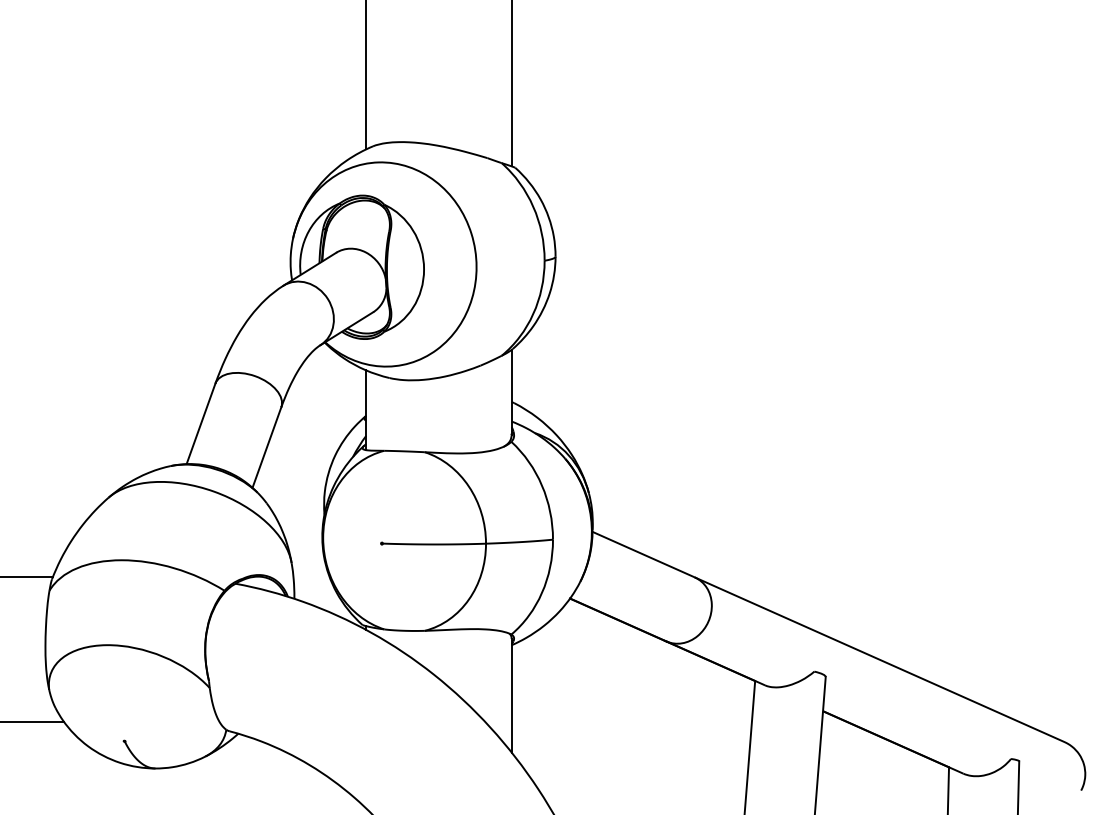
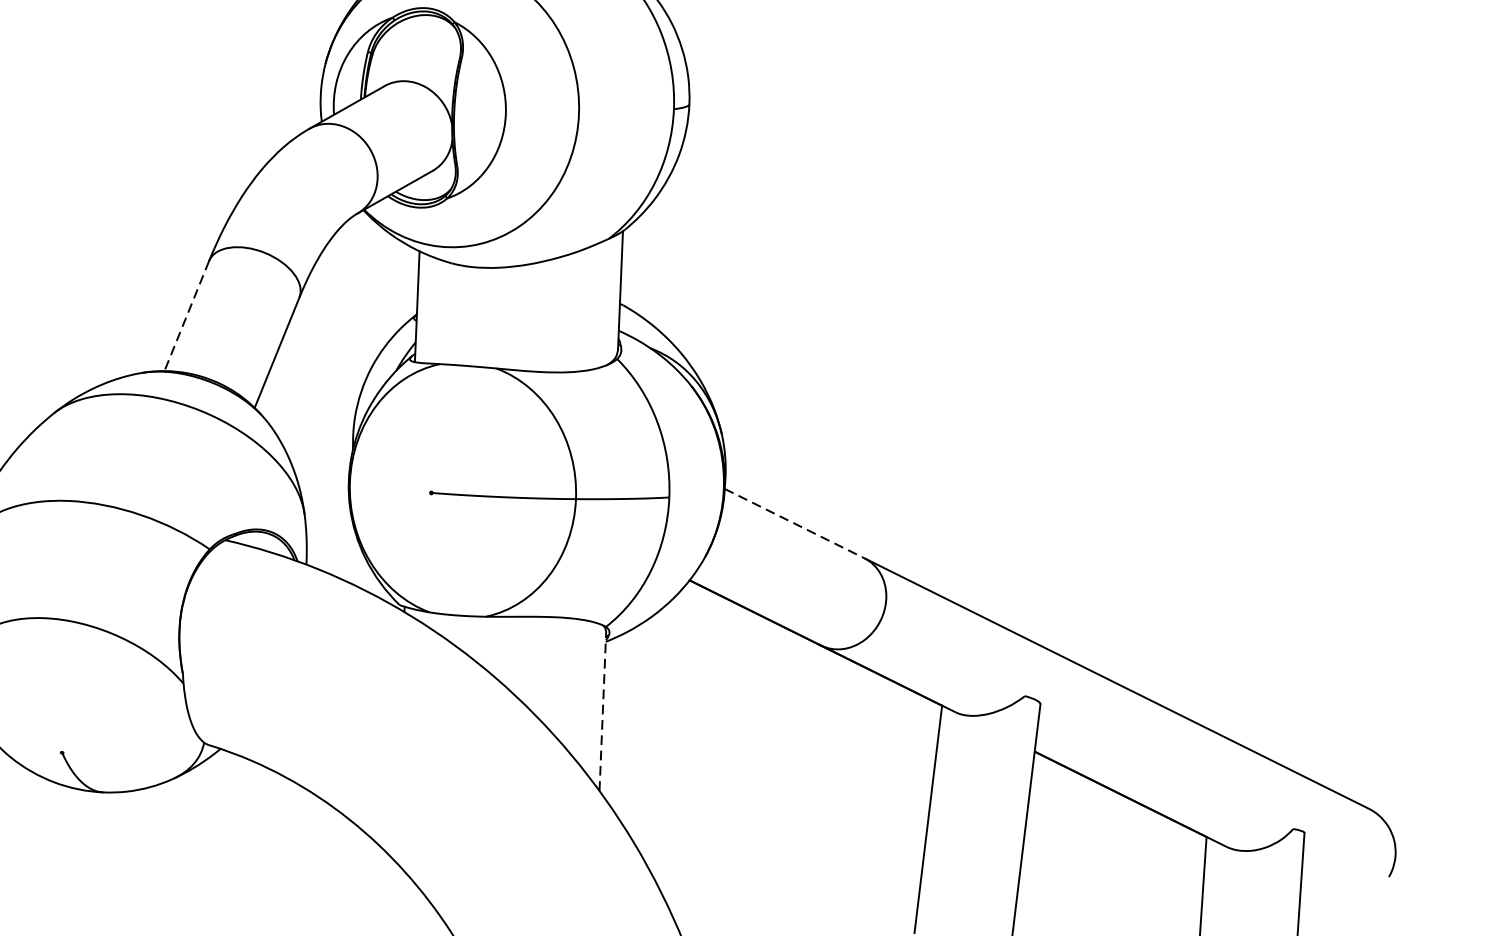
line: (201, 423) -> (187, 315), solid -> dashed
line: (644, 554) -> (795, 523), solid -> dashed
line: (511, 695) -> (602, 711), solid -> dashed

